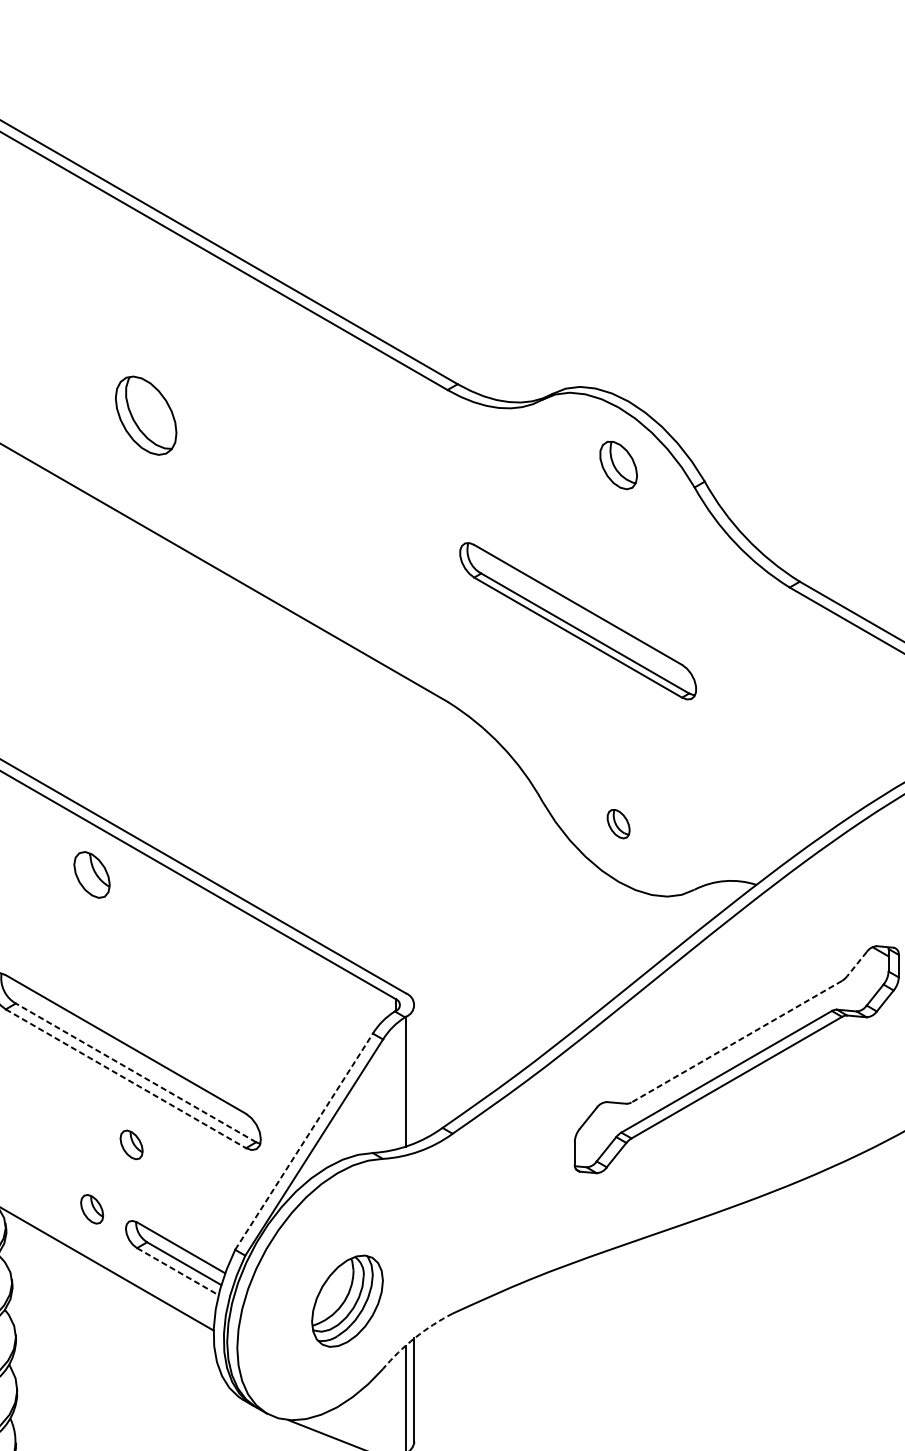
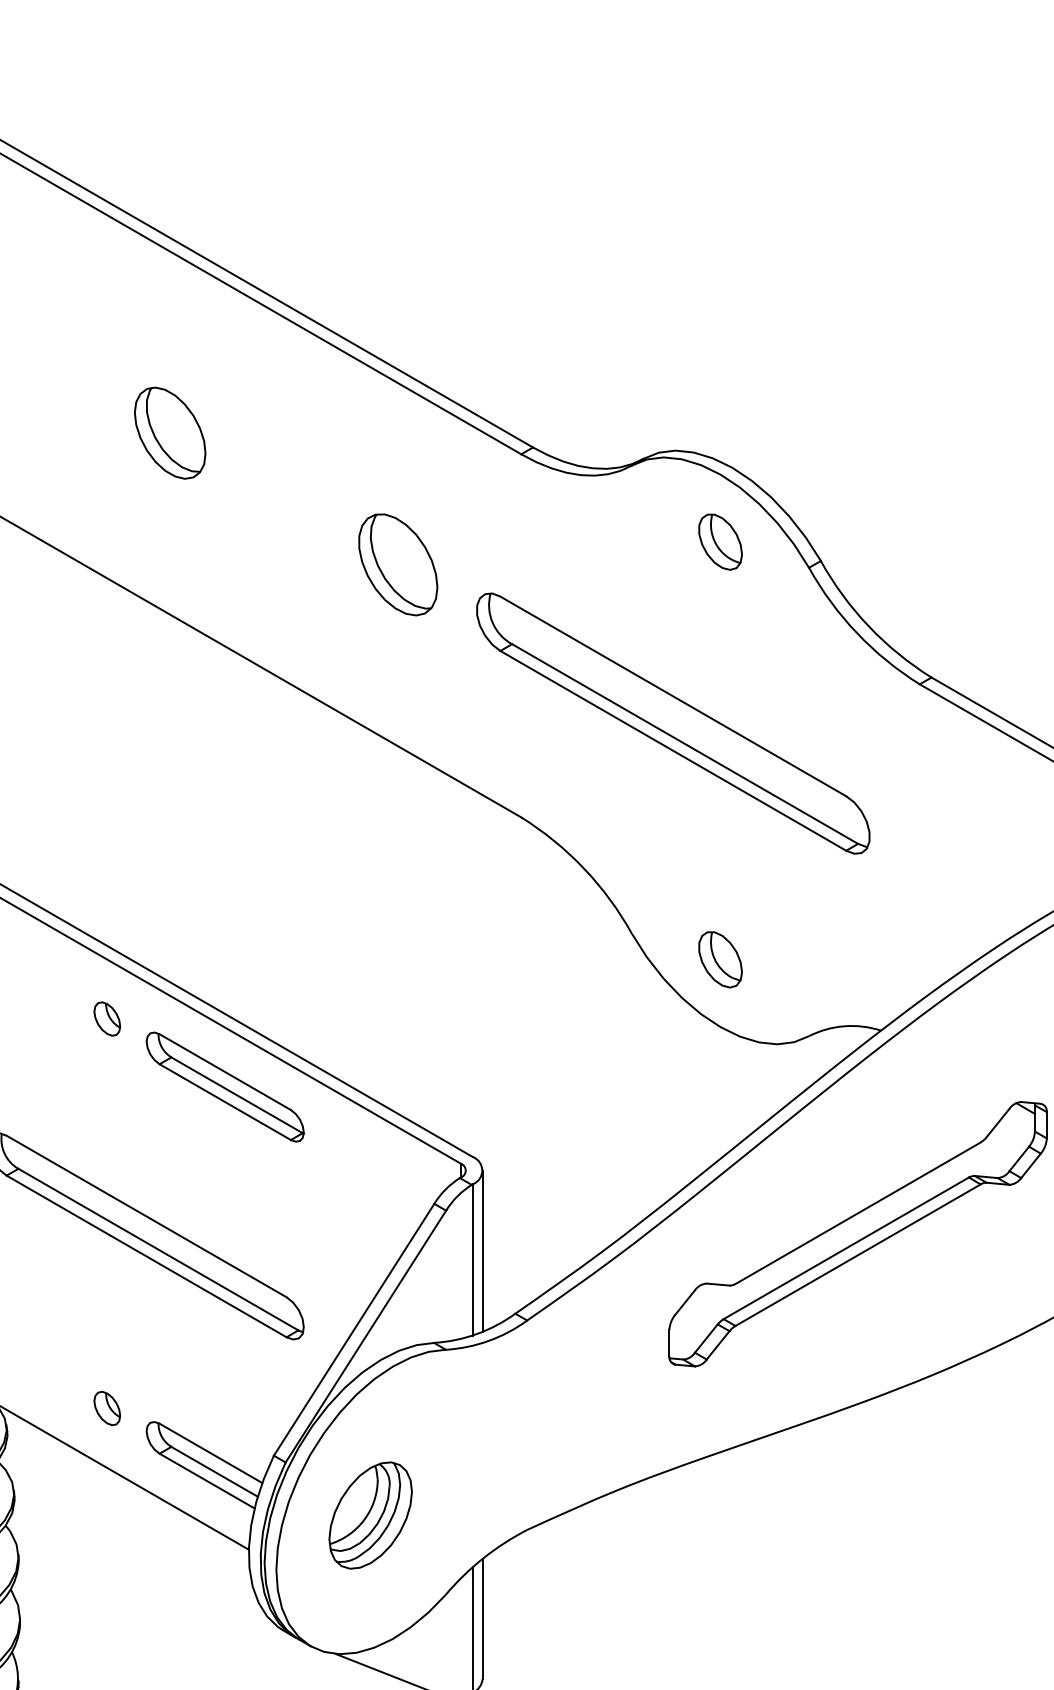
part: (146, 415) -> (170, 432), moved
part: (342, 484) -> (398, 564), added
part: (578, 621) -> (673, 723), size x1.43
part: (618, 823) -> (720, 959), size x1.67
part: (92, 874) -> (107, 1018), size x0.62
part: (192, 932) -> (224, 1086), added
line: (856, 964) -> (997, 1123), dashed -> solid
line: (737, 1041) -> (858, 1213), dashed -> solid
line: (136, 1072) -> (158, 1249), dashed -> solid
line: (414, 1073) -> (482, 1250), added
line: (125, 1078) -> (146, 1256), dashed -> solid
line: (304, 1141) -> (354, 1329), dashed -> solid
part: (131, 1144) -> (153, 1333), removed
line: (178, 1271) -> (207, 1481), dashed -> solid
part: (347, 1301) -> (370, 1515), moved
arc: (415, 1338) -> (483, 1558), dashed -> solid

